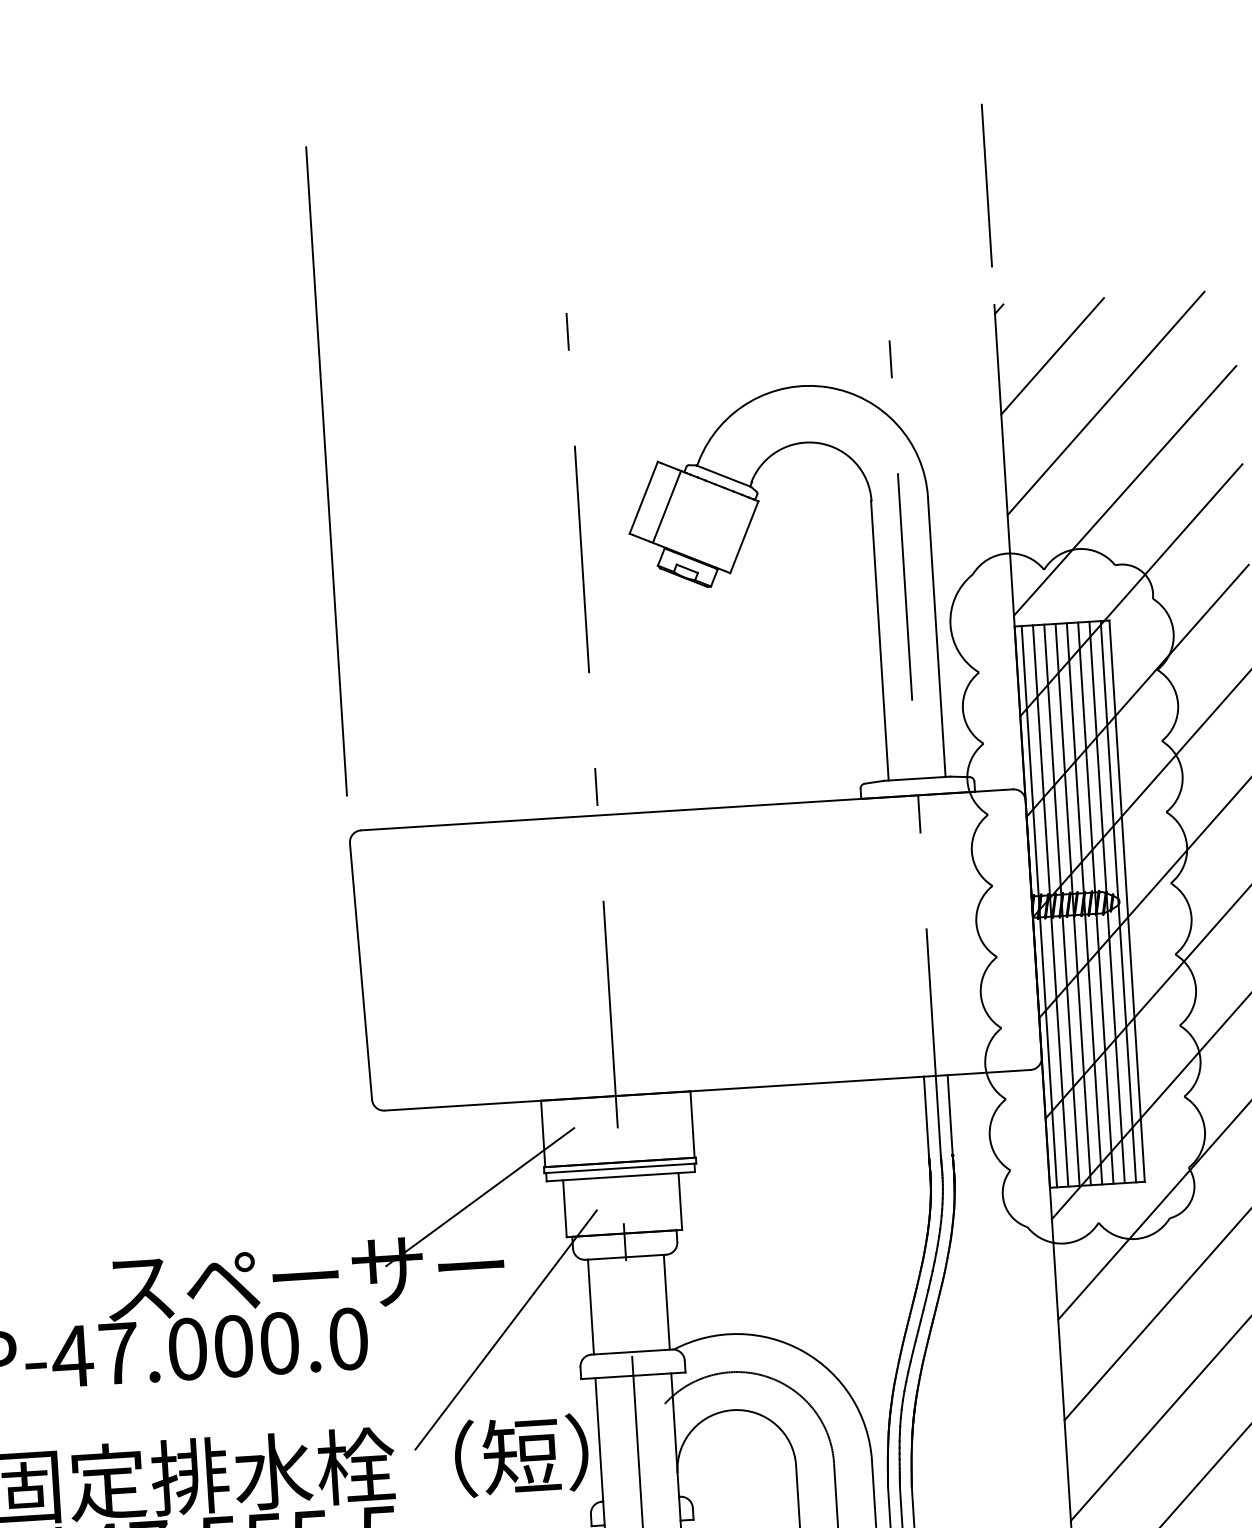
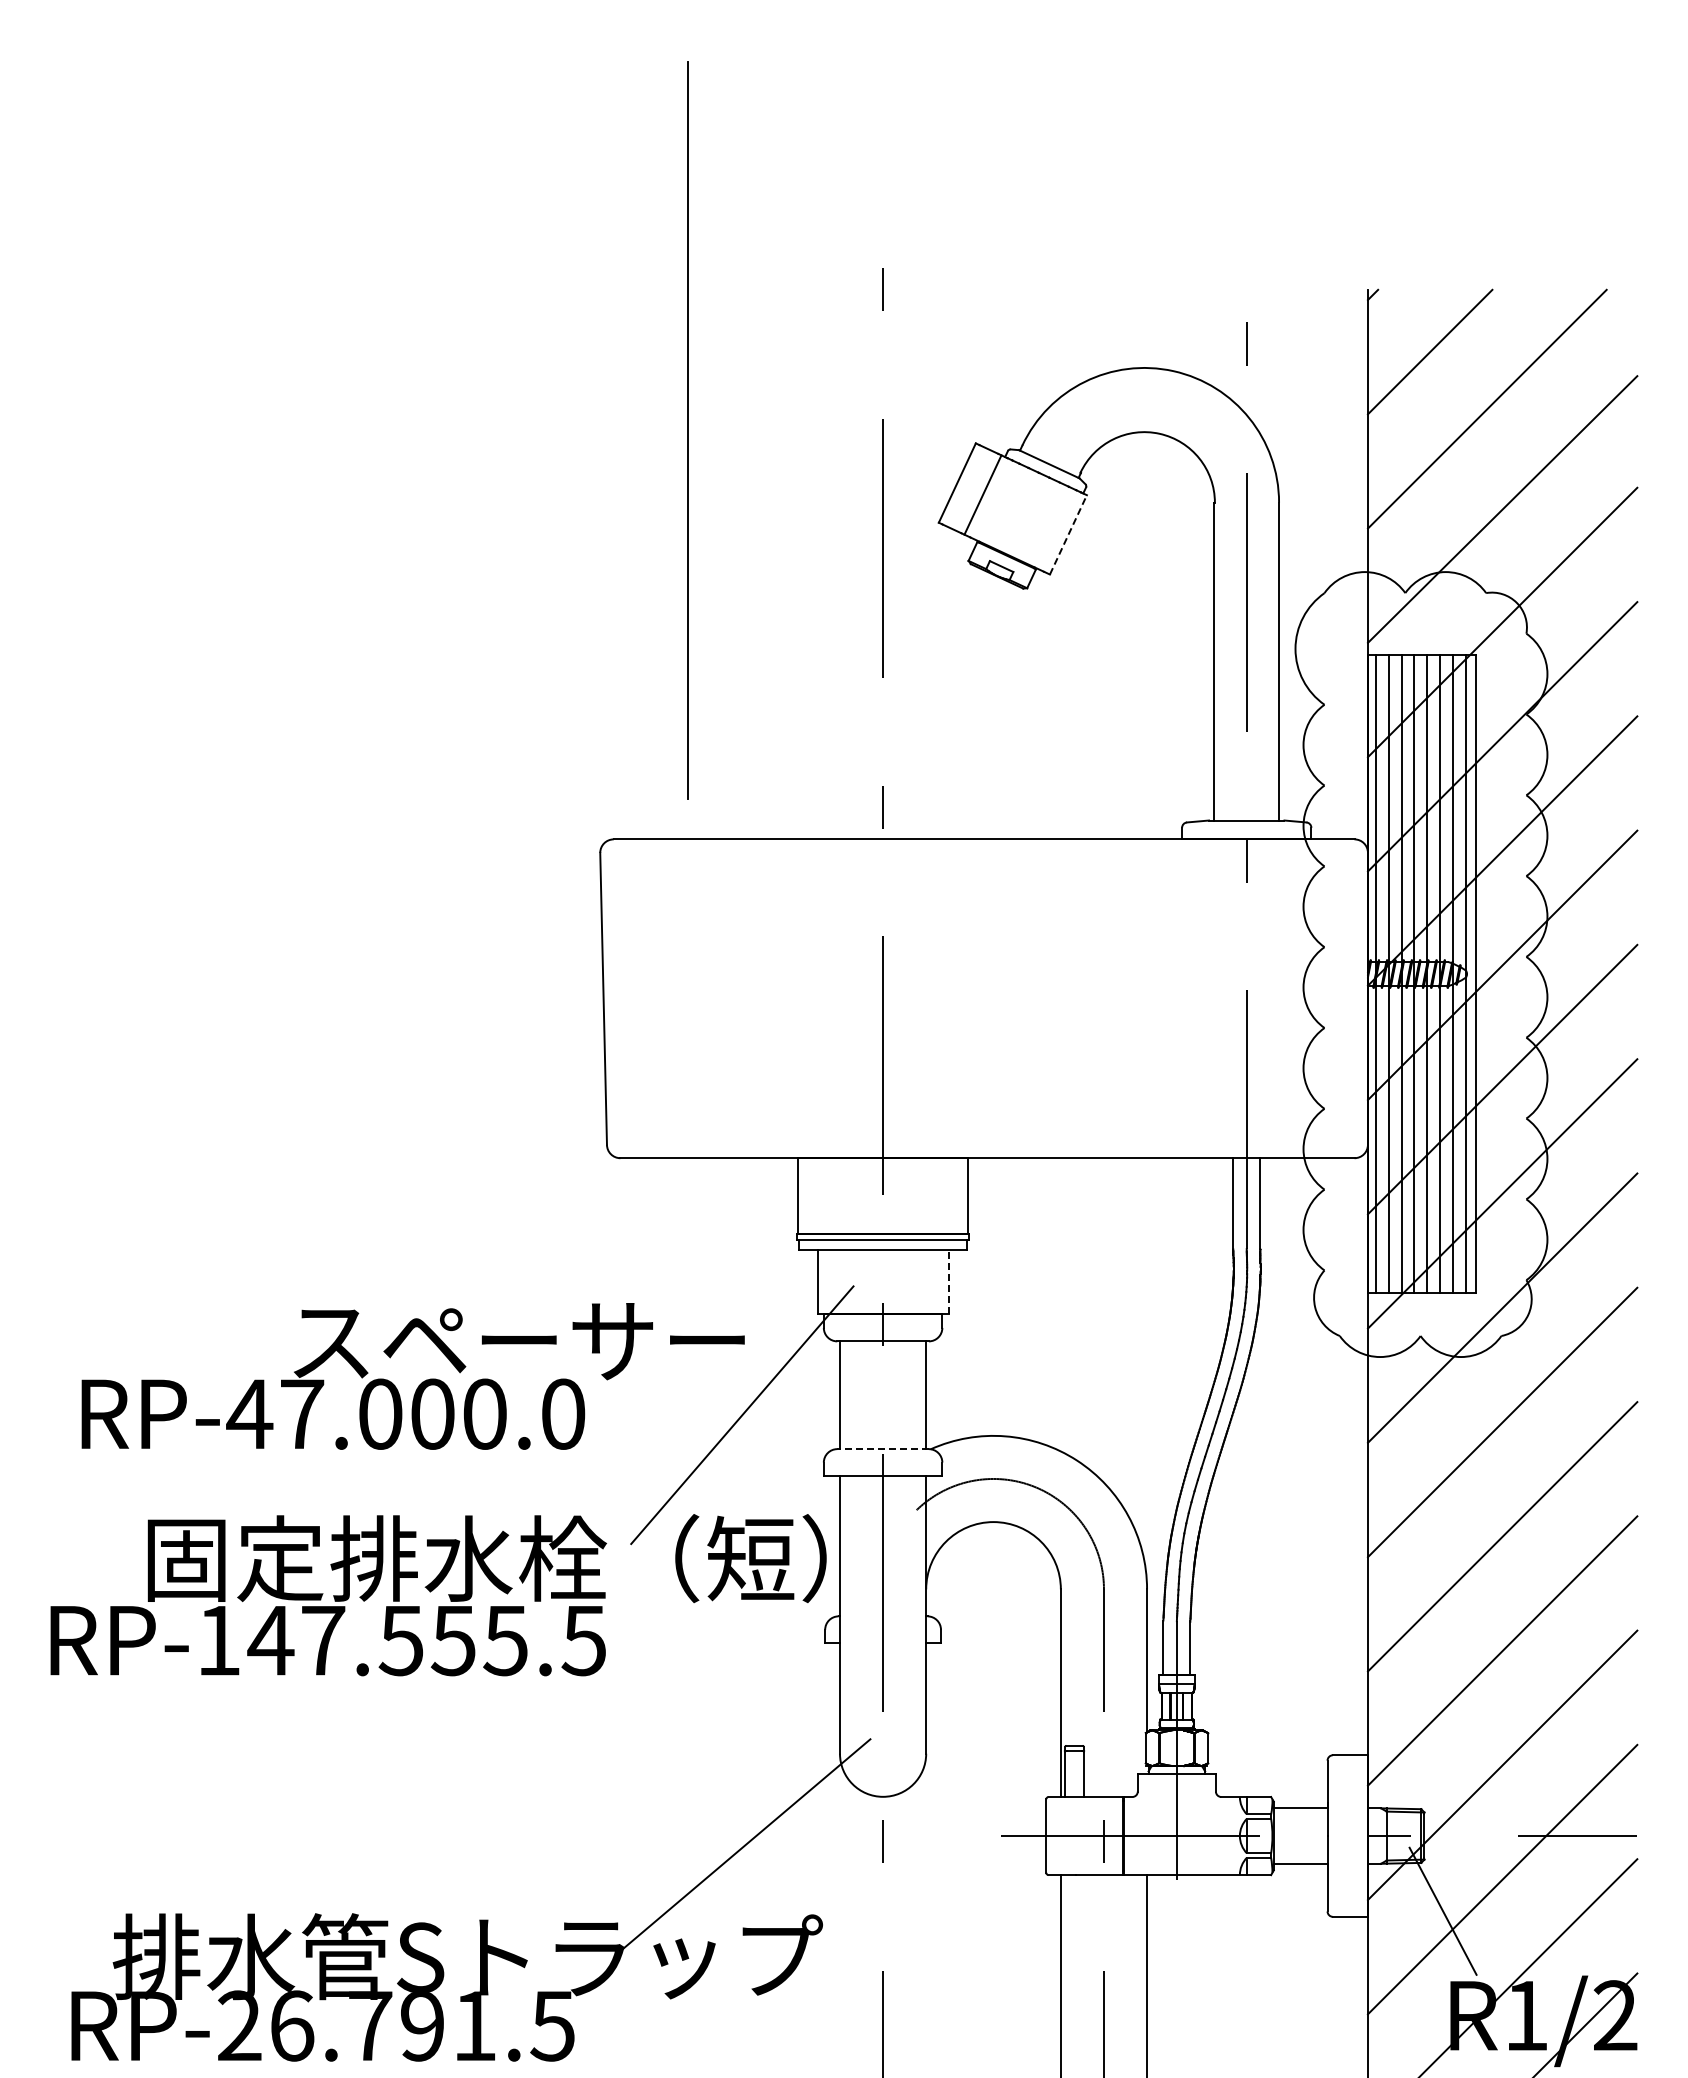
line: (986, 185) -> (1367, 153), removed
line: (325, 471) -> (687, 430), moved
line: (744, 536) -> (1068, 534), solid -> dashed
line: (480, 1196) -> (722, 1262), removed
line: (680, 1200) -> (948, 1281), solid -> dashed
line: (632, 1352) -> (883, 1449), solid -> dashed

